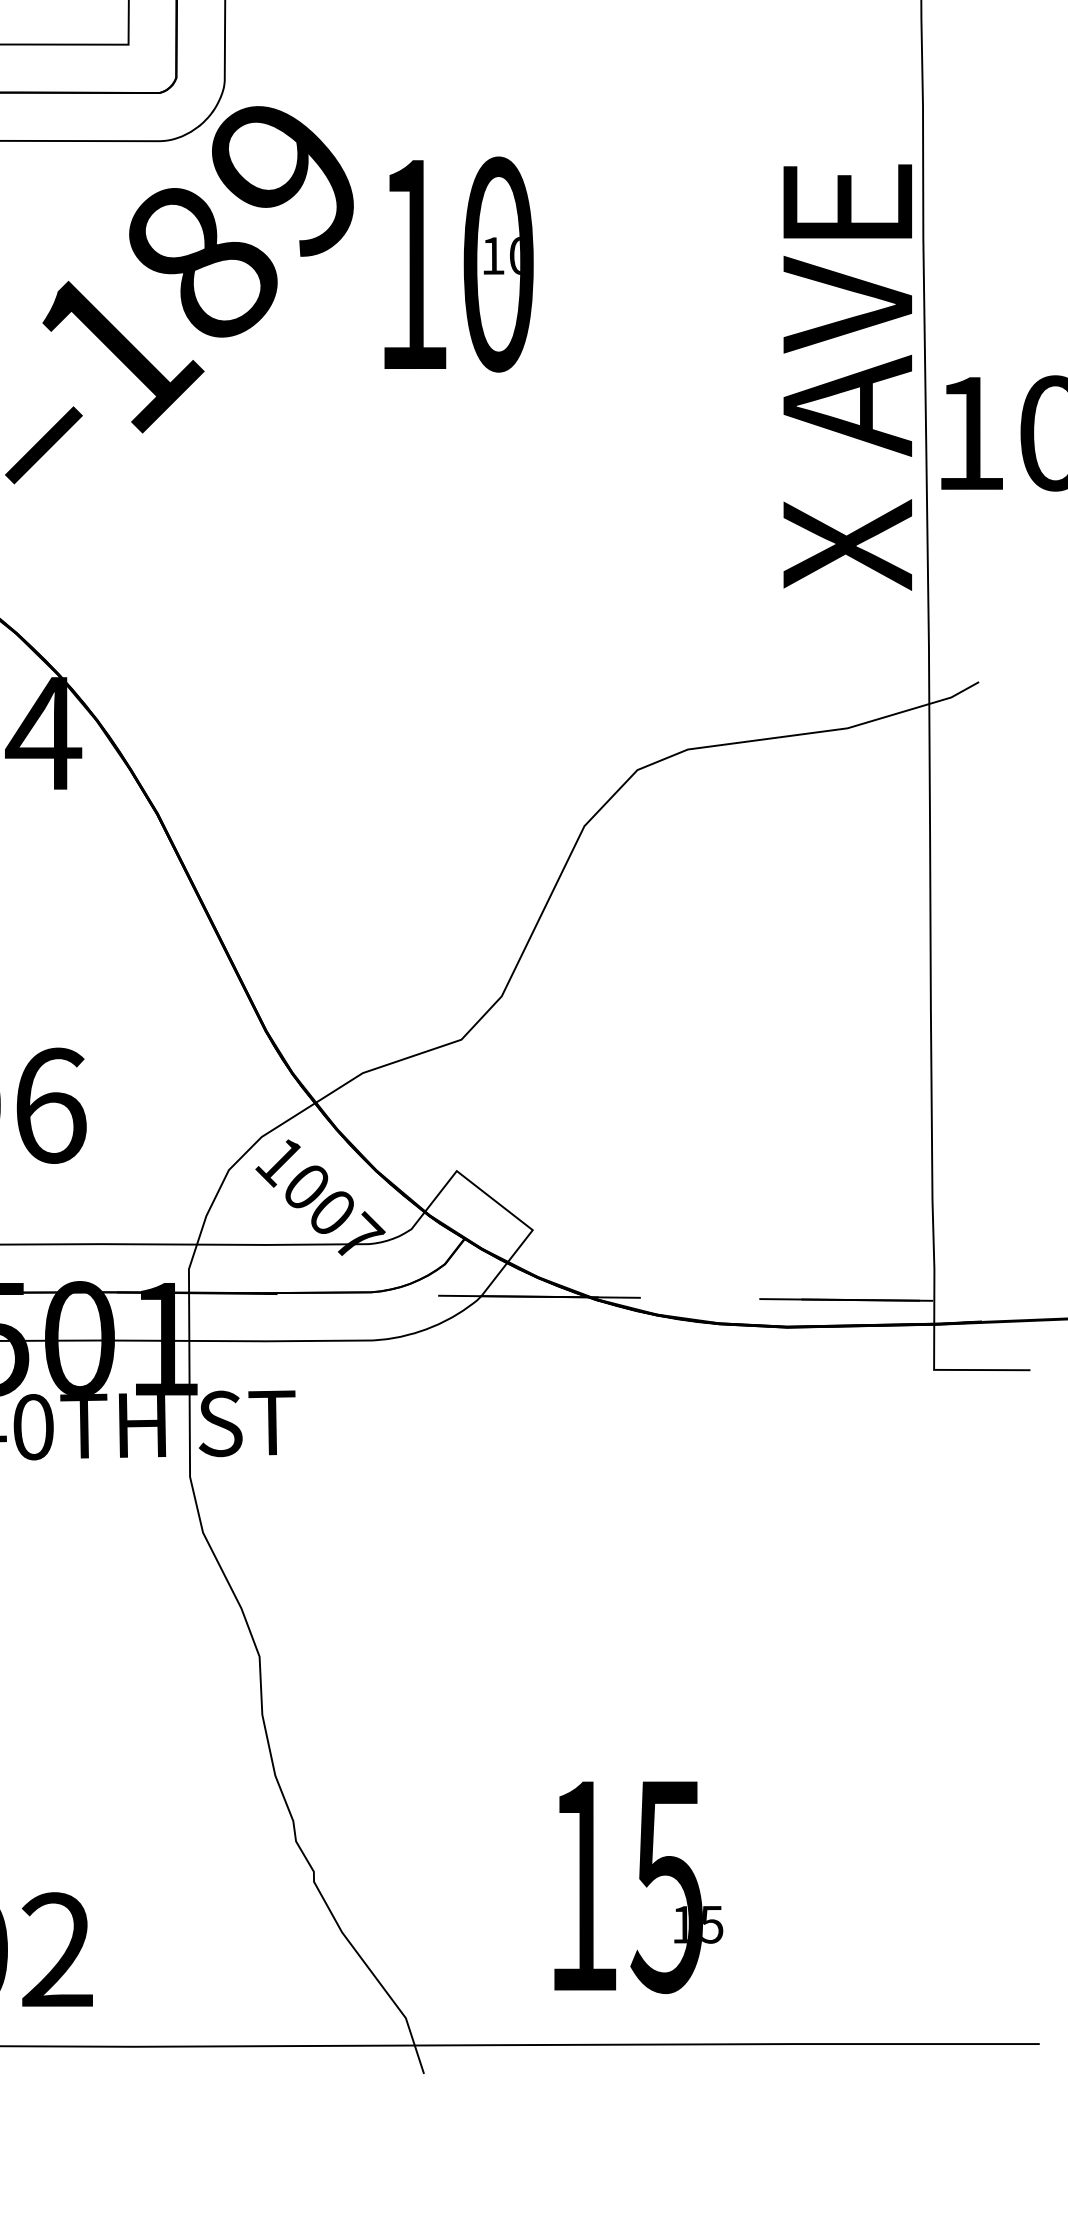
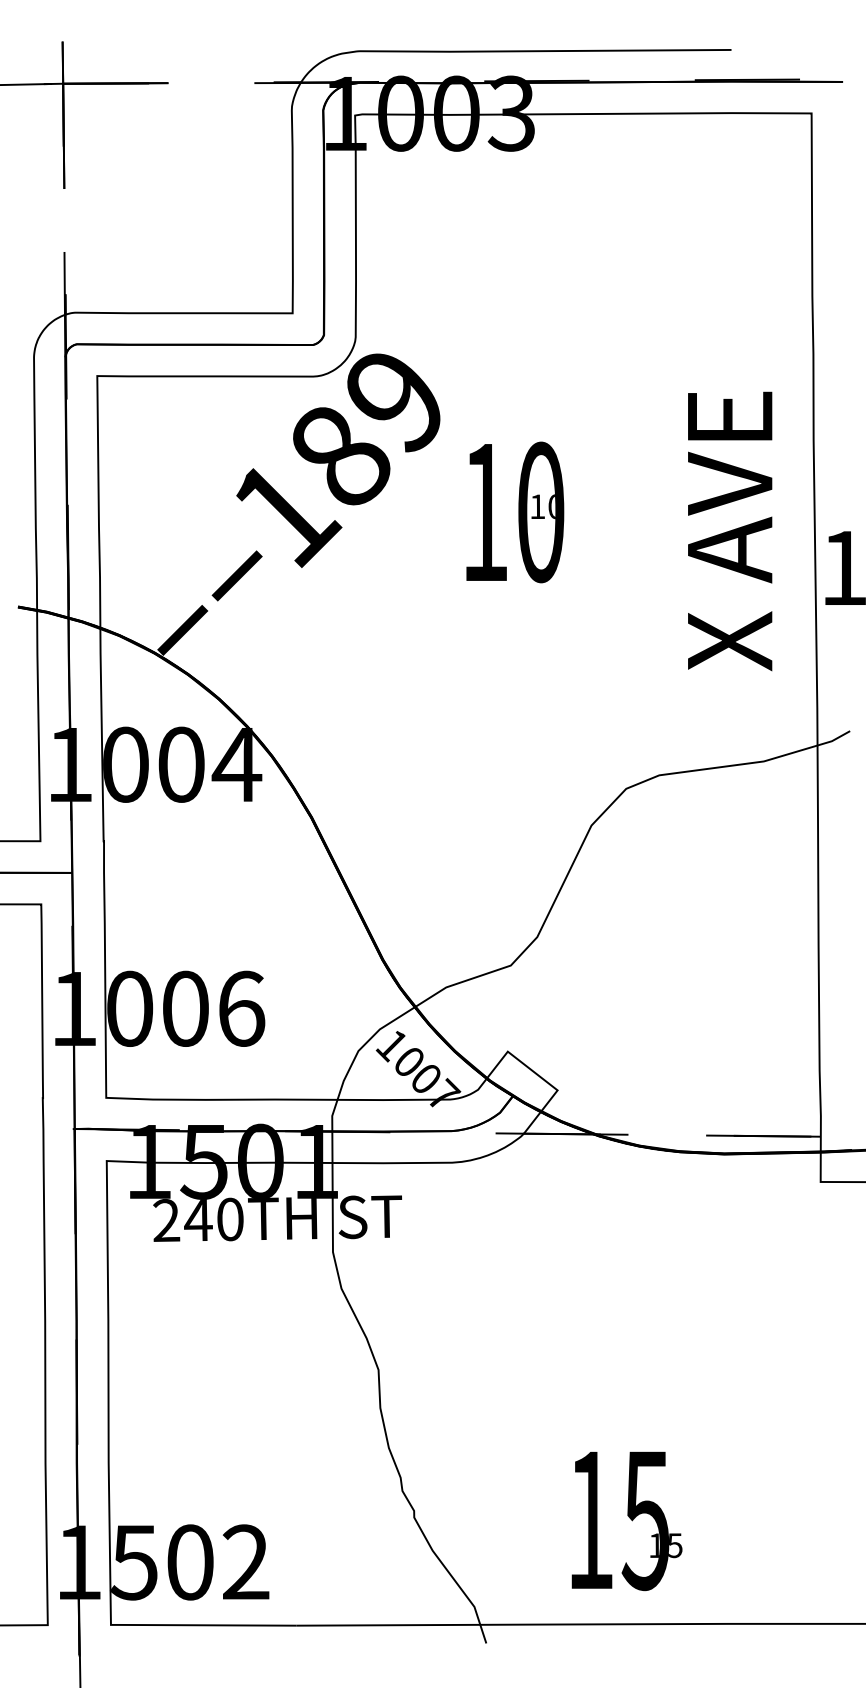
text: (459, 264) -> (515, 512), moved
text: (848, 377) -> (730, 531), moved

